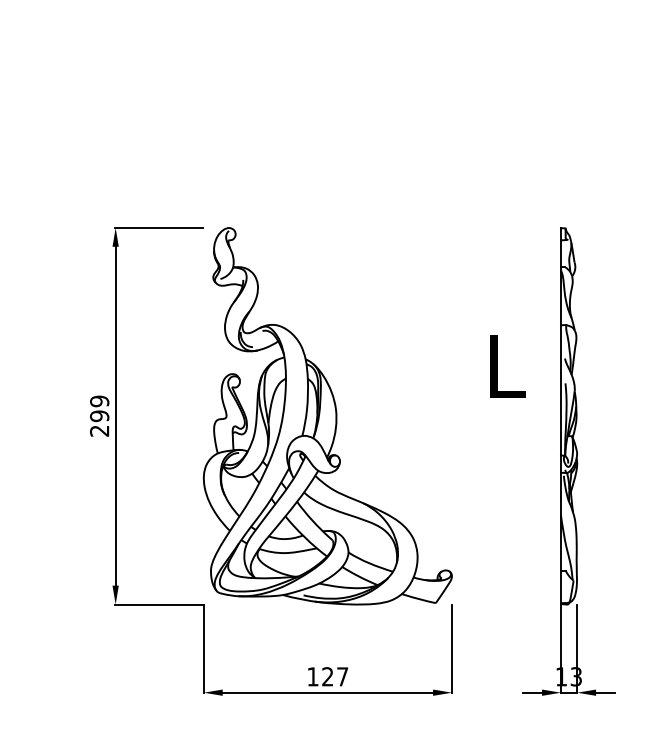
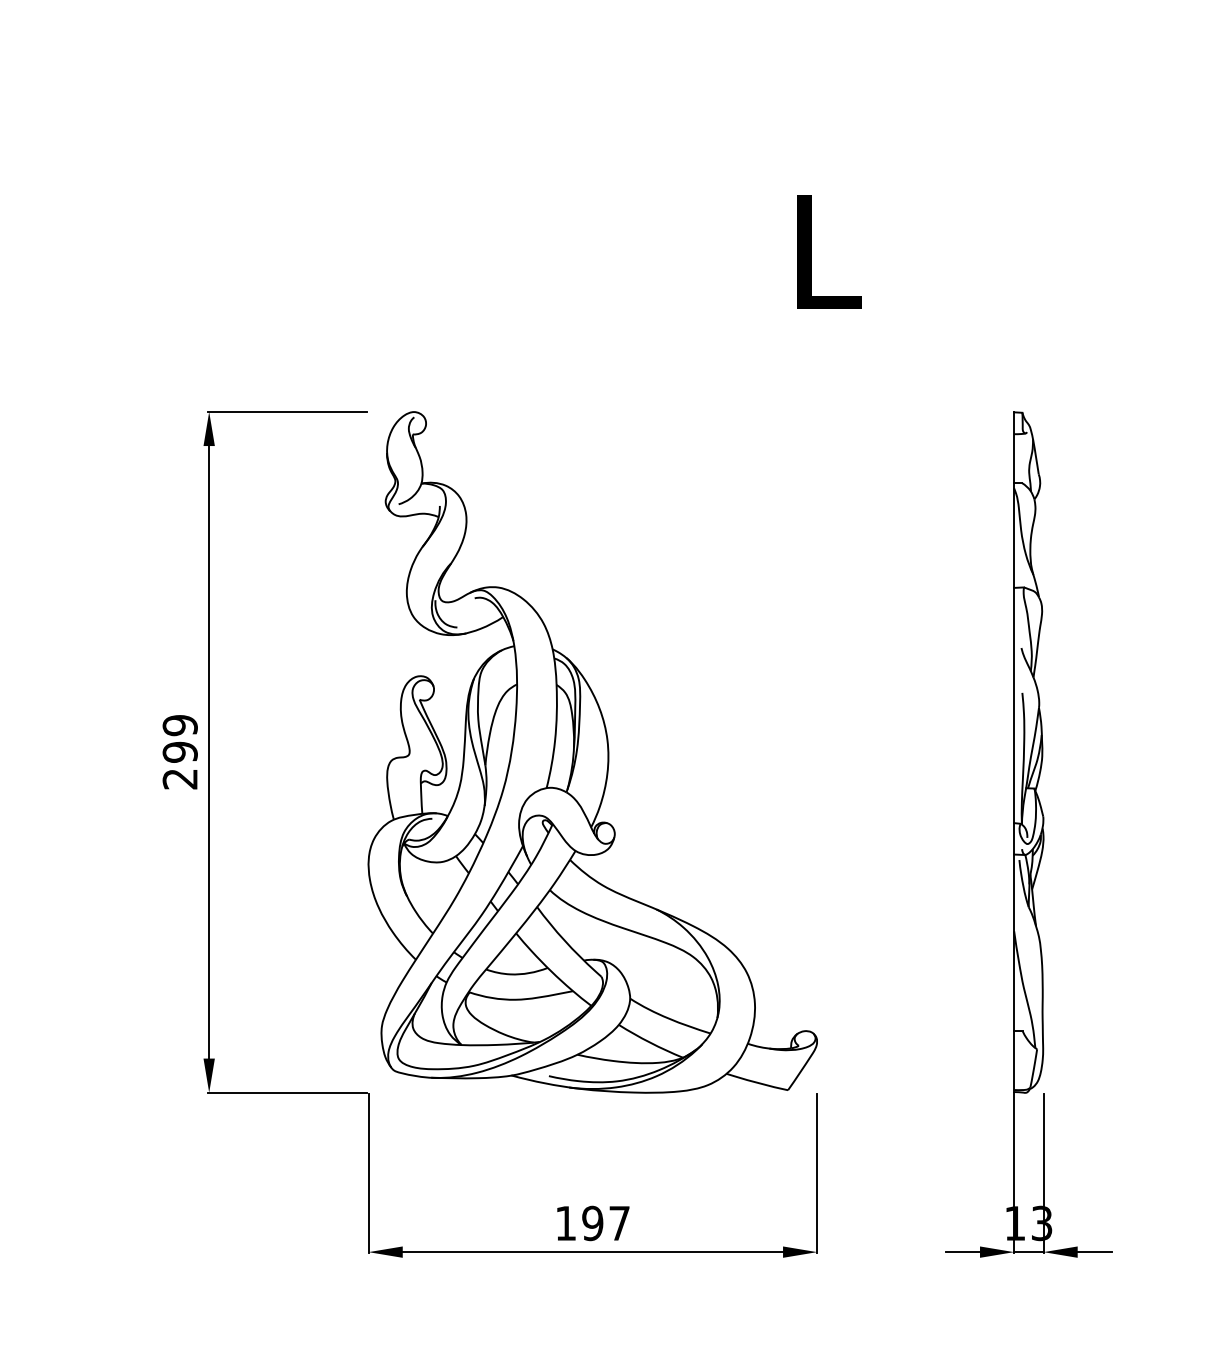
text: (507, 366) -> (828, 252), moved
text: (327, 676) -> (592, 1222), 127 -> 197

